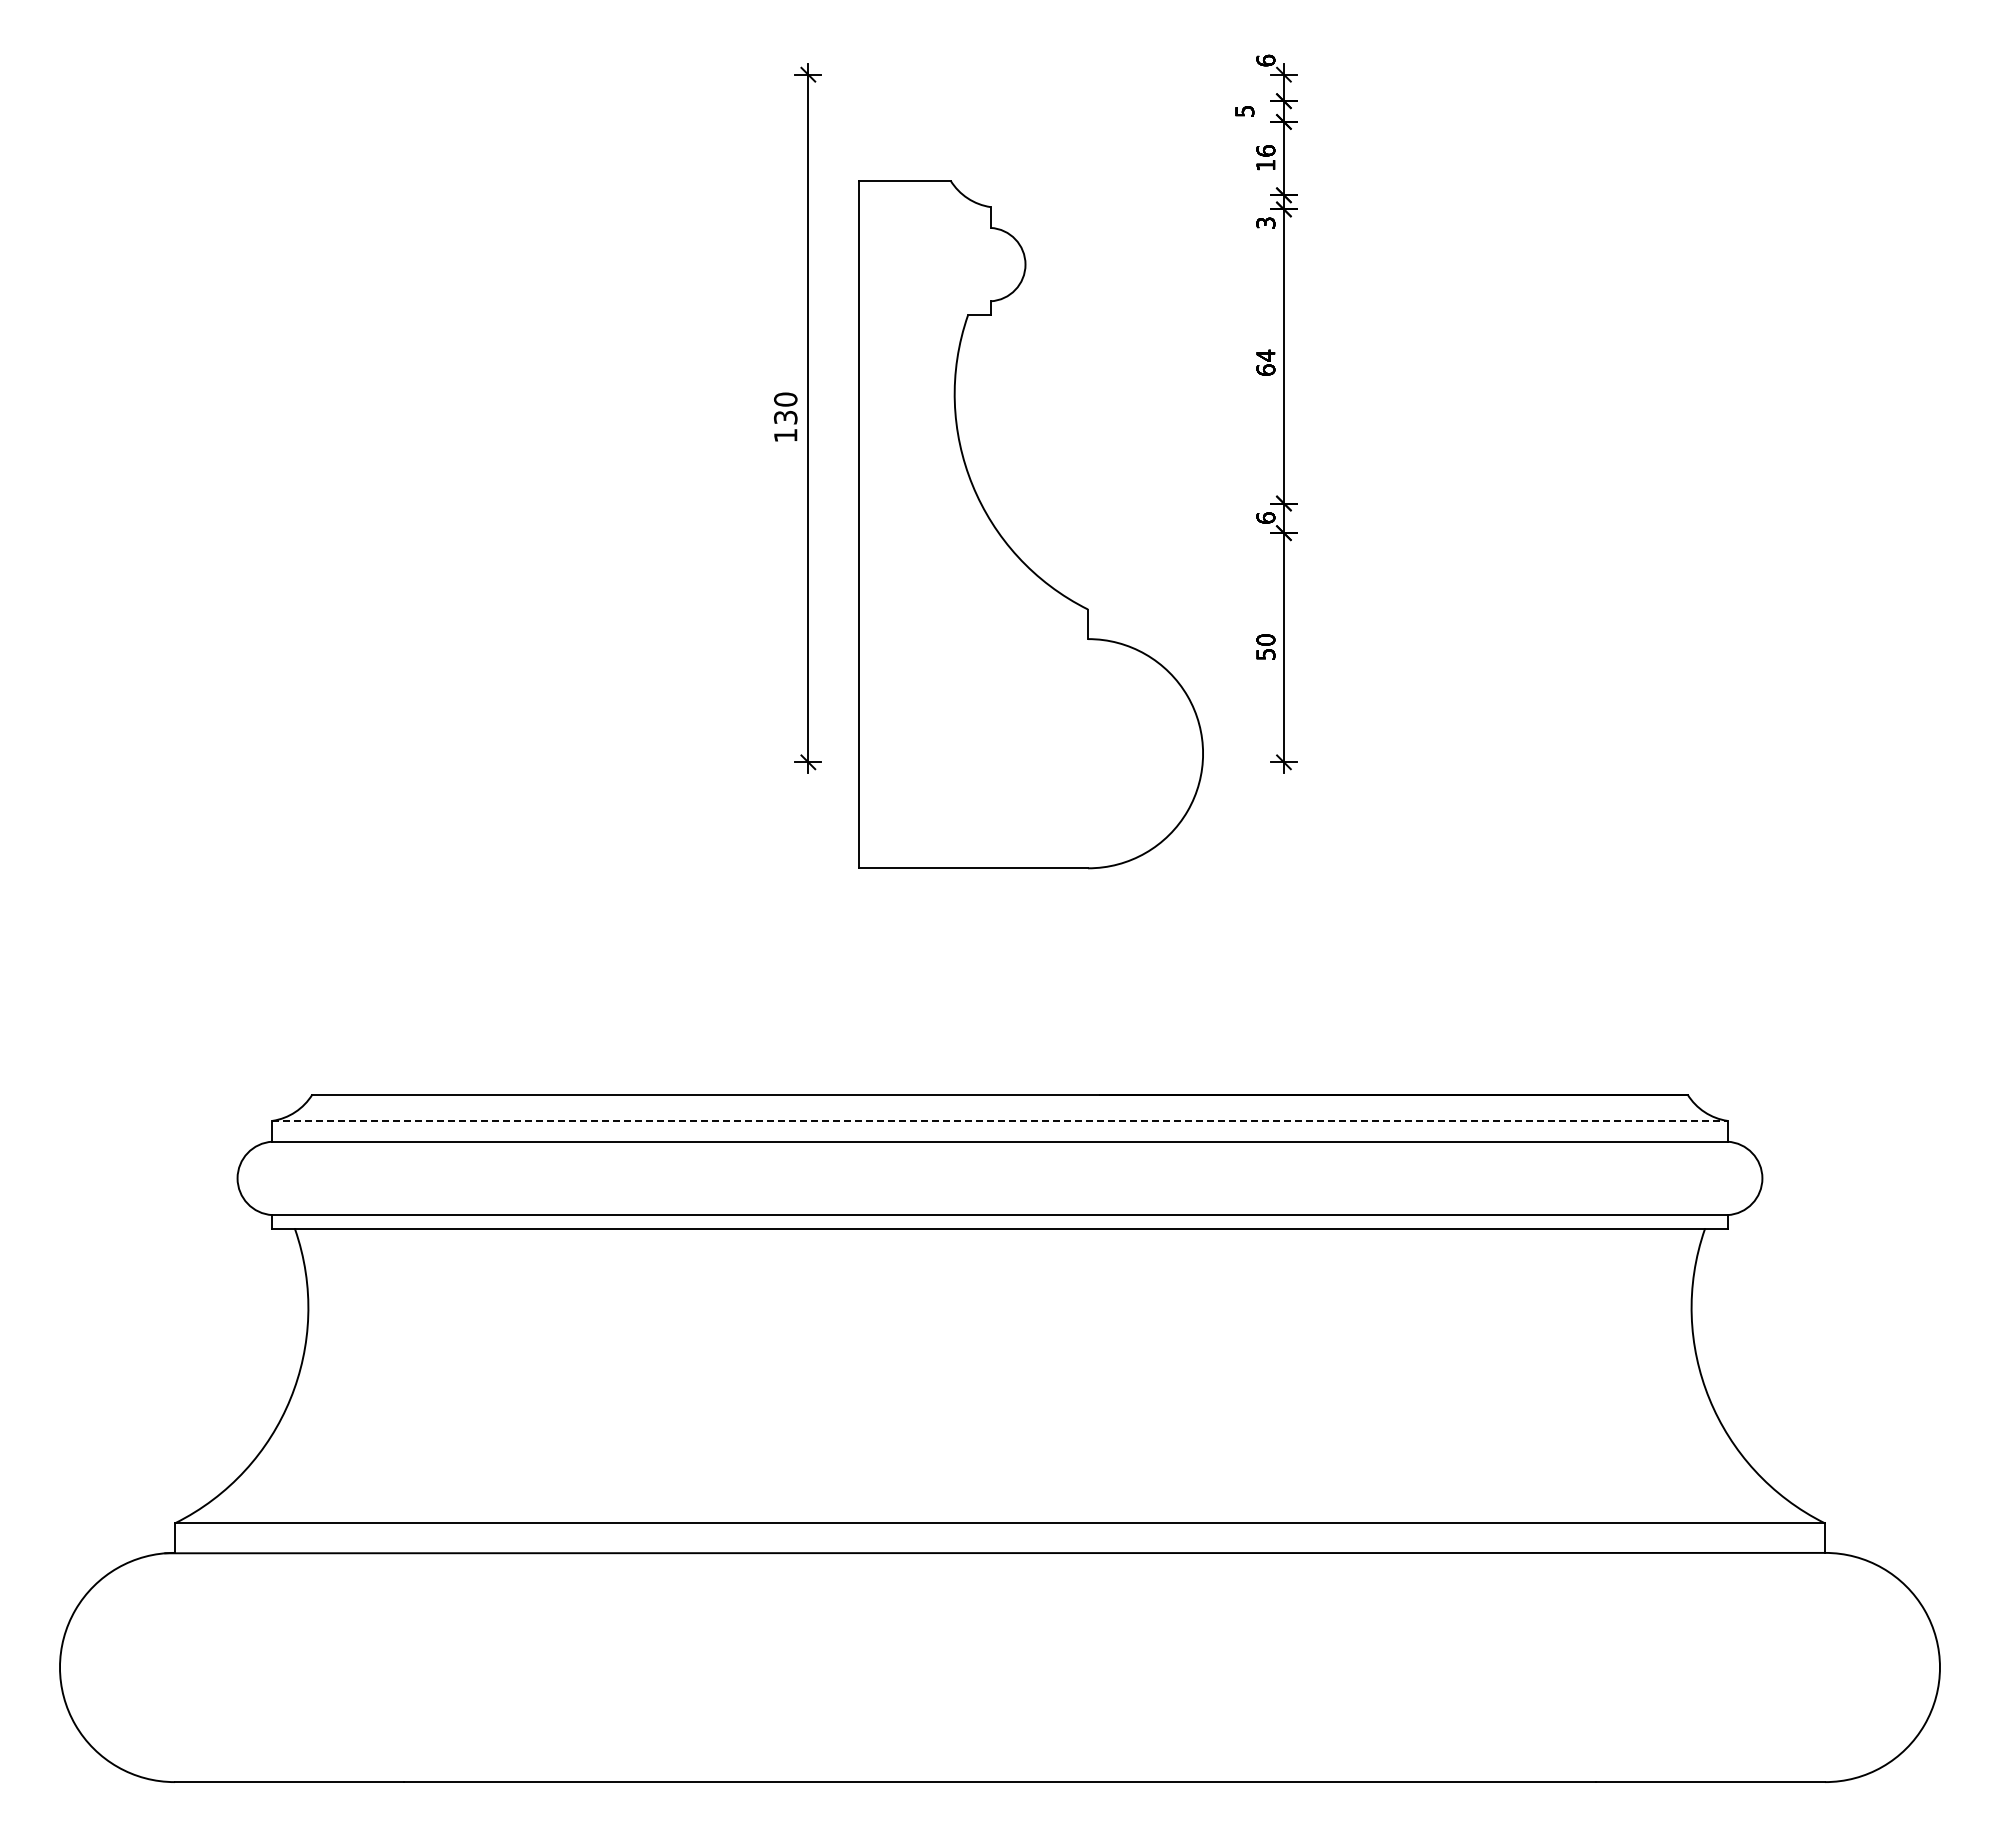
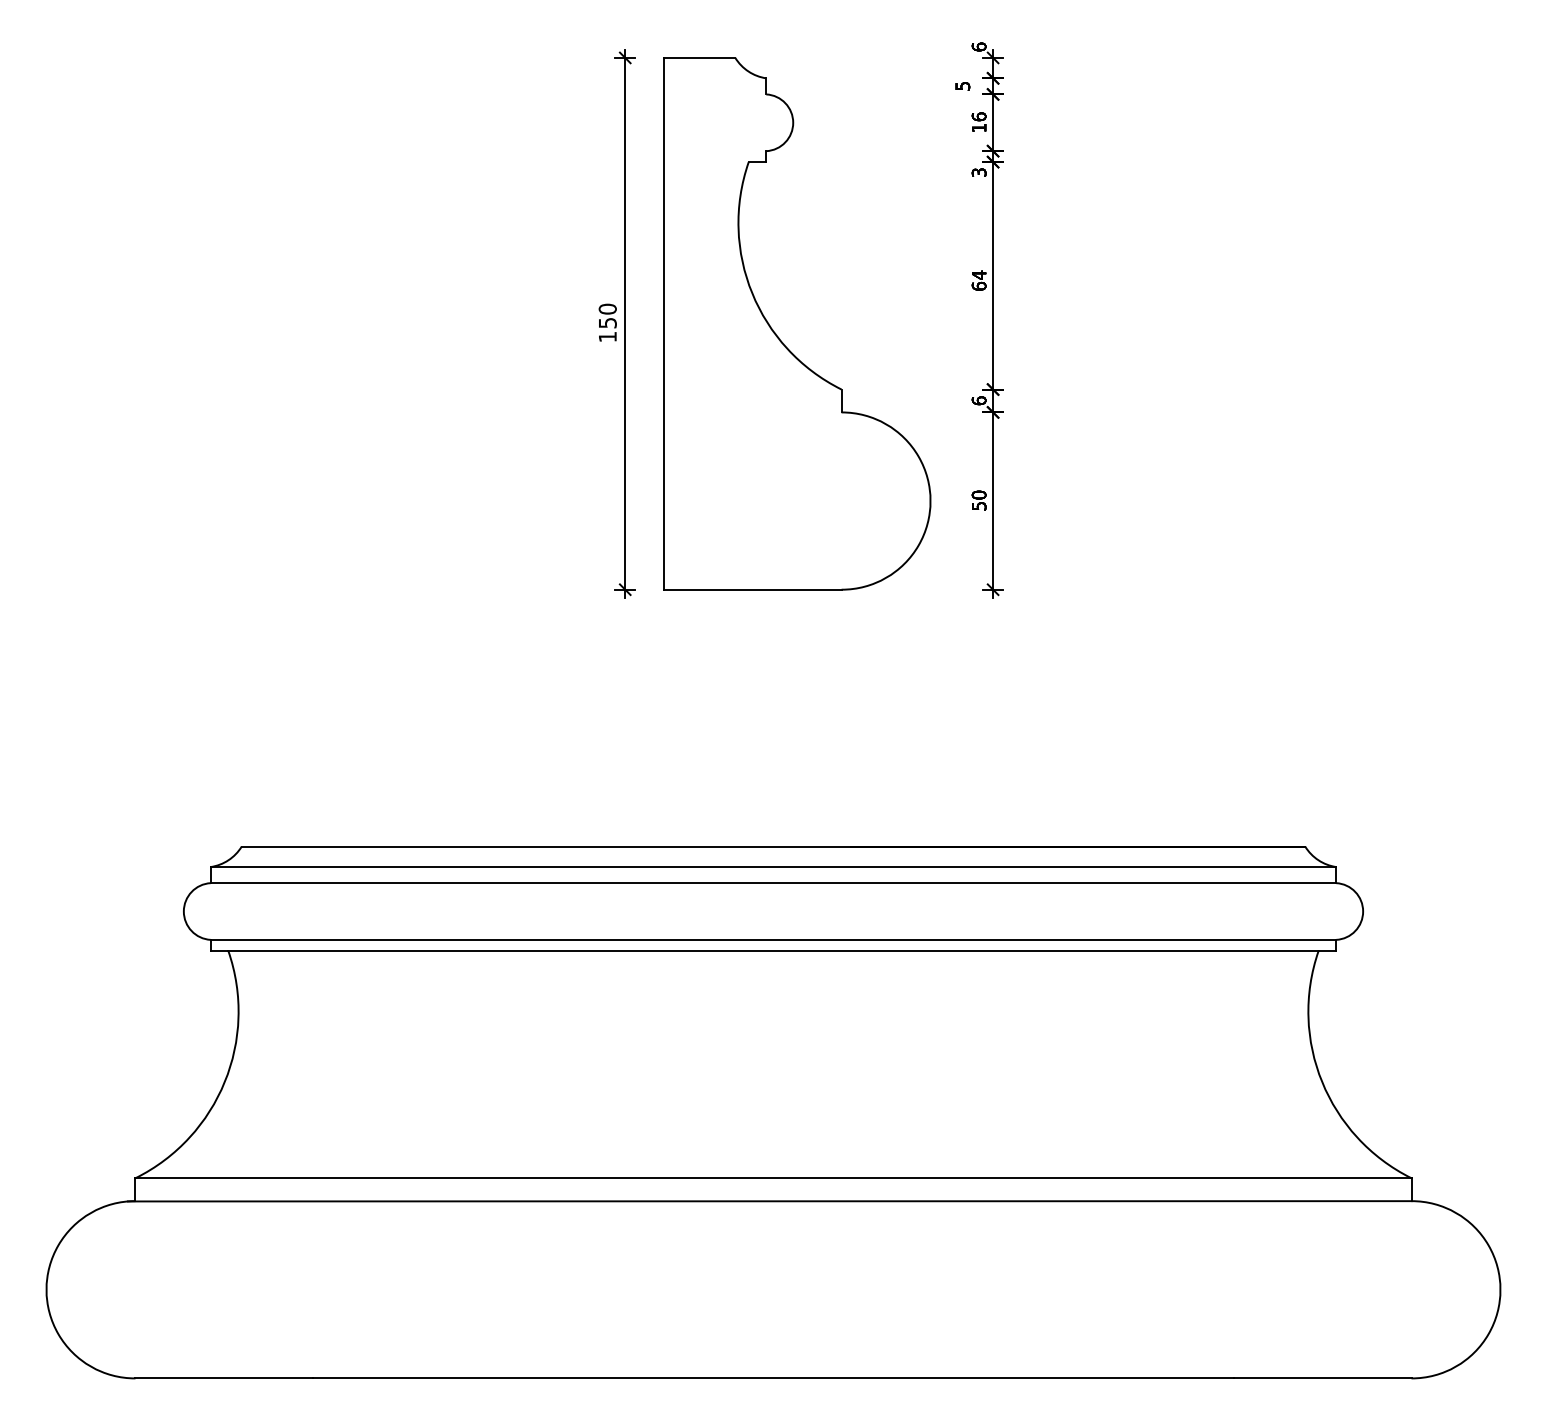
text: (785, 416) -> (607, 322), 130 -> 150
part: (1007, 542) -> (779, 337), moved
line: (1000, 1120) -> (773, 866), dashed -> solid

